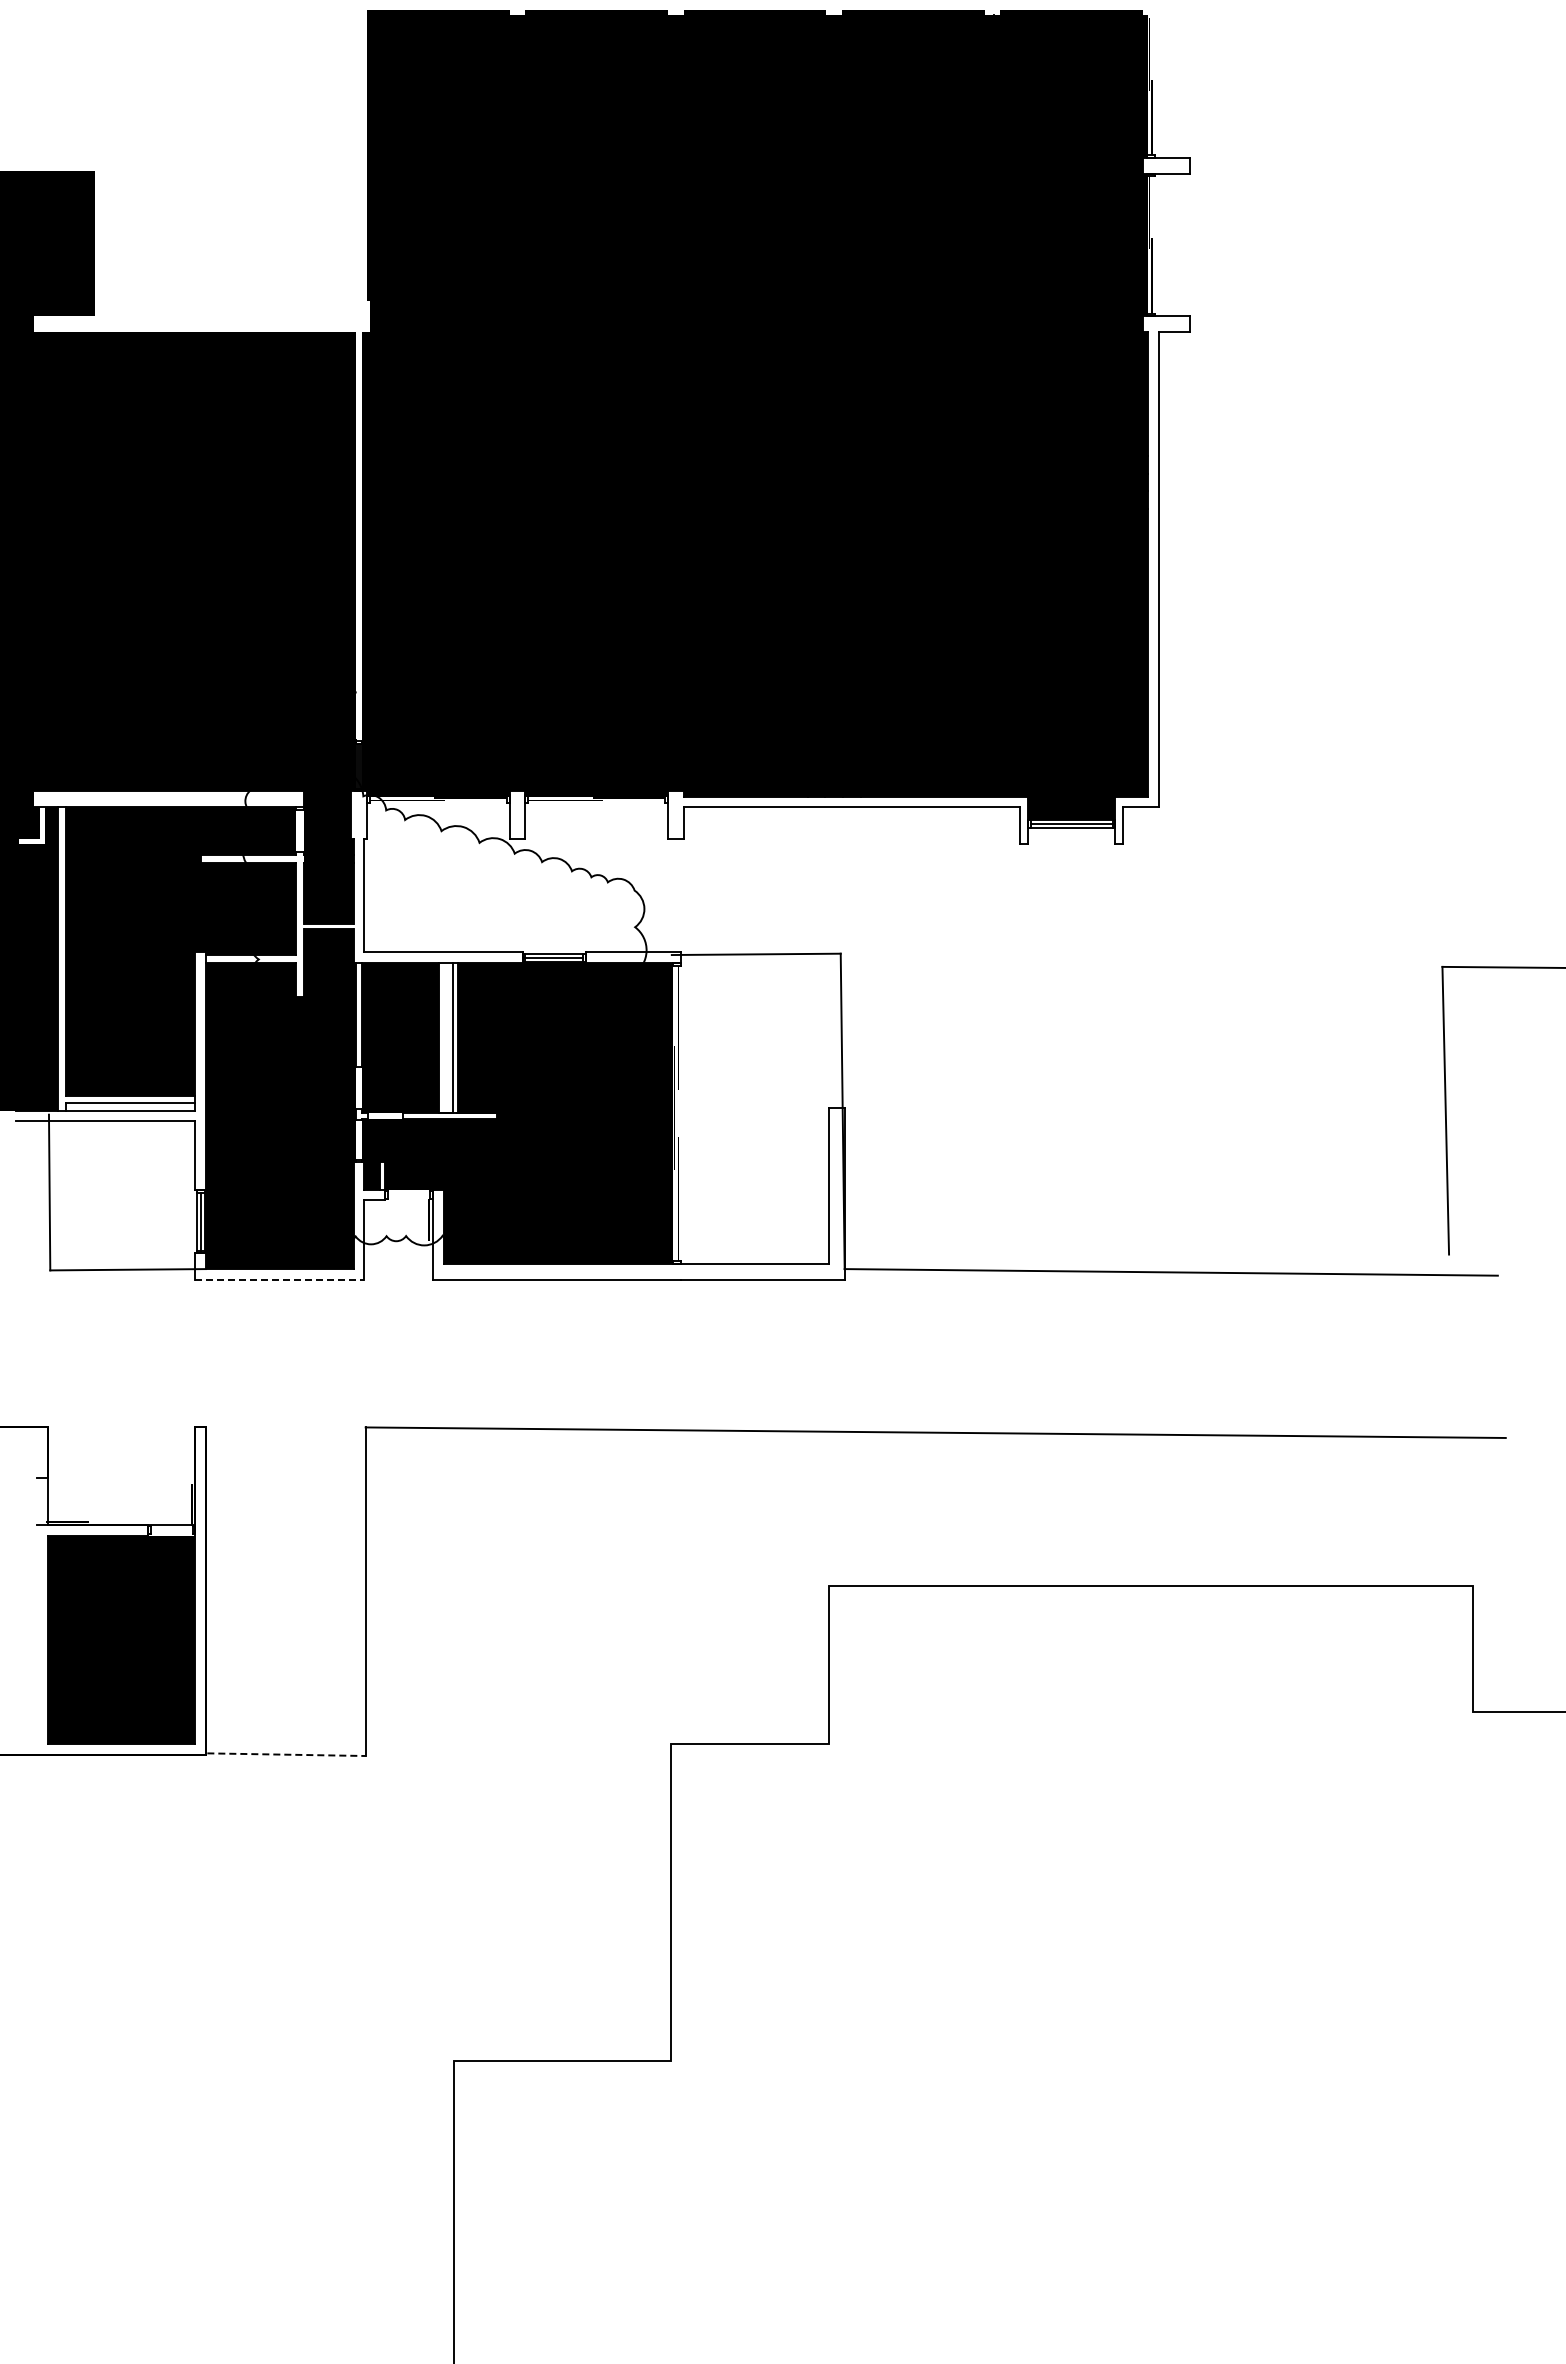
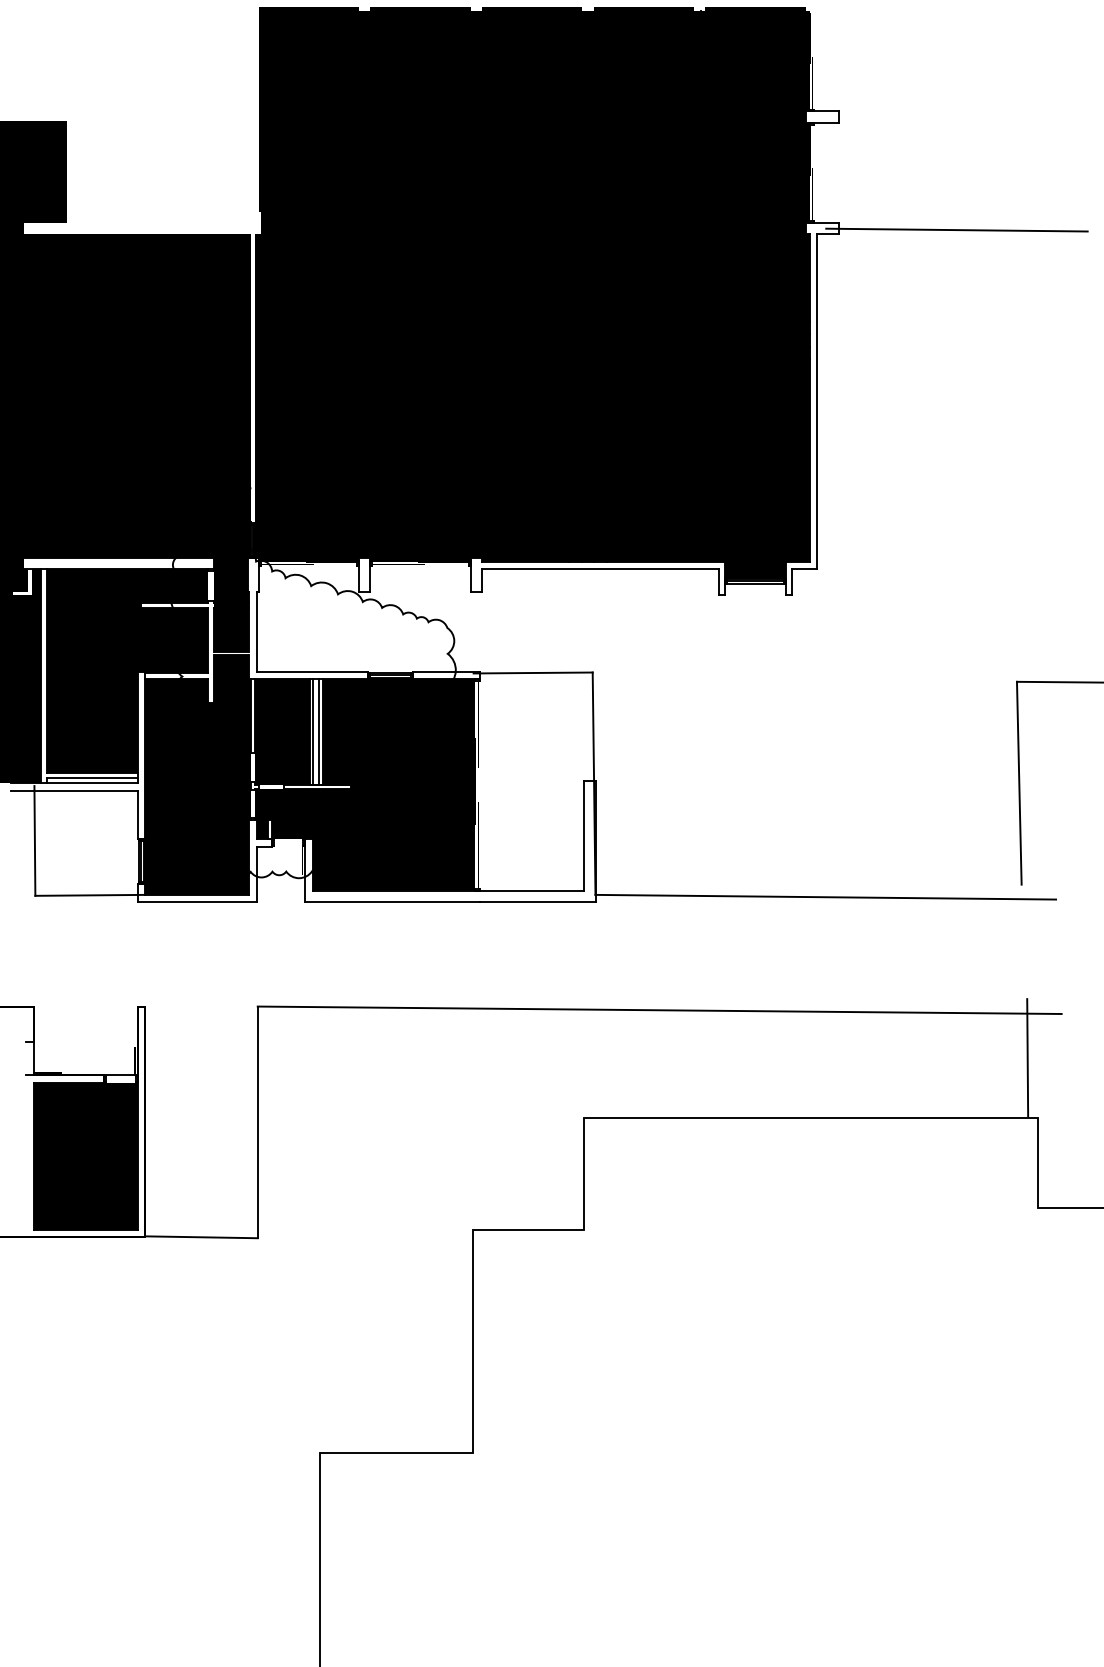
line: (1356, 326) -> (956, 230), added
line: (444, 1037) -> (313, 731), added
line: (280, 1279) -> (197, 902), dashed -> solid
line: (1457, 1499) -> (1027, 1057), added
line: (287, 1754) -> (202, 1237), dashed -> solid

